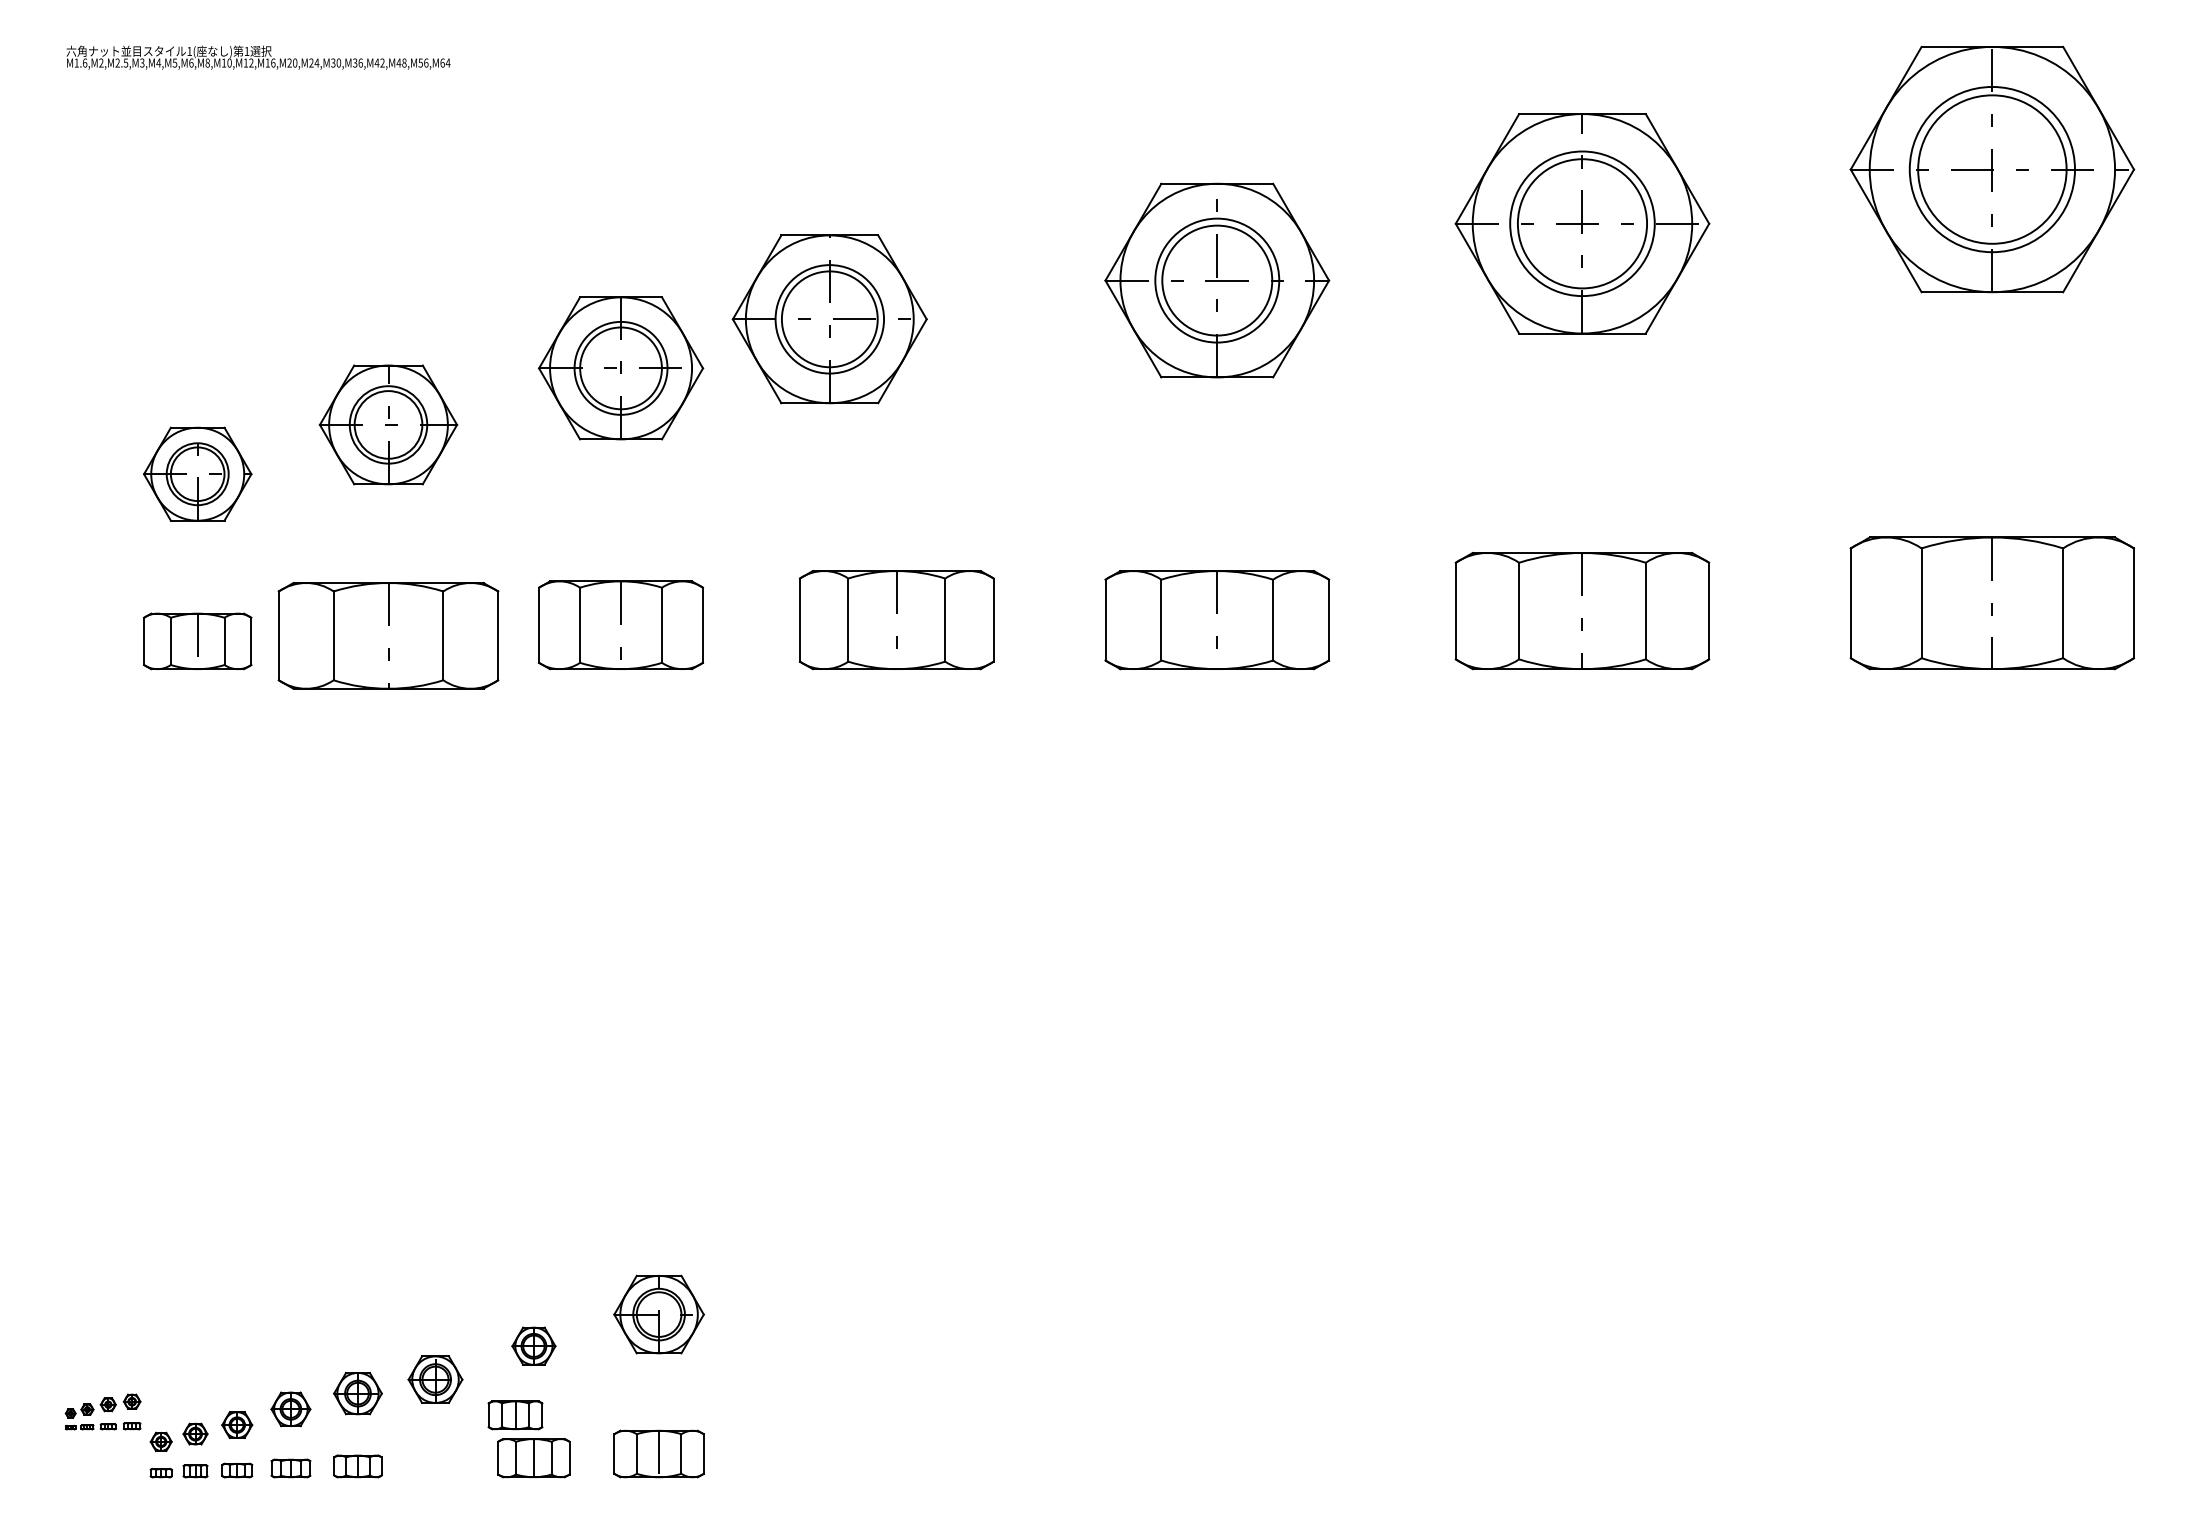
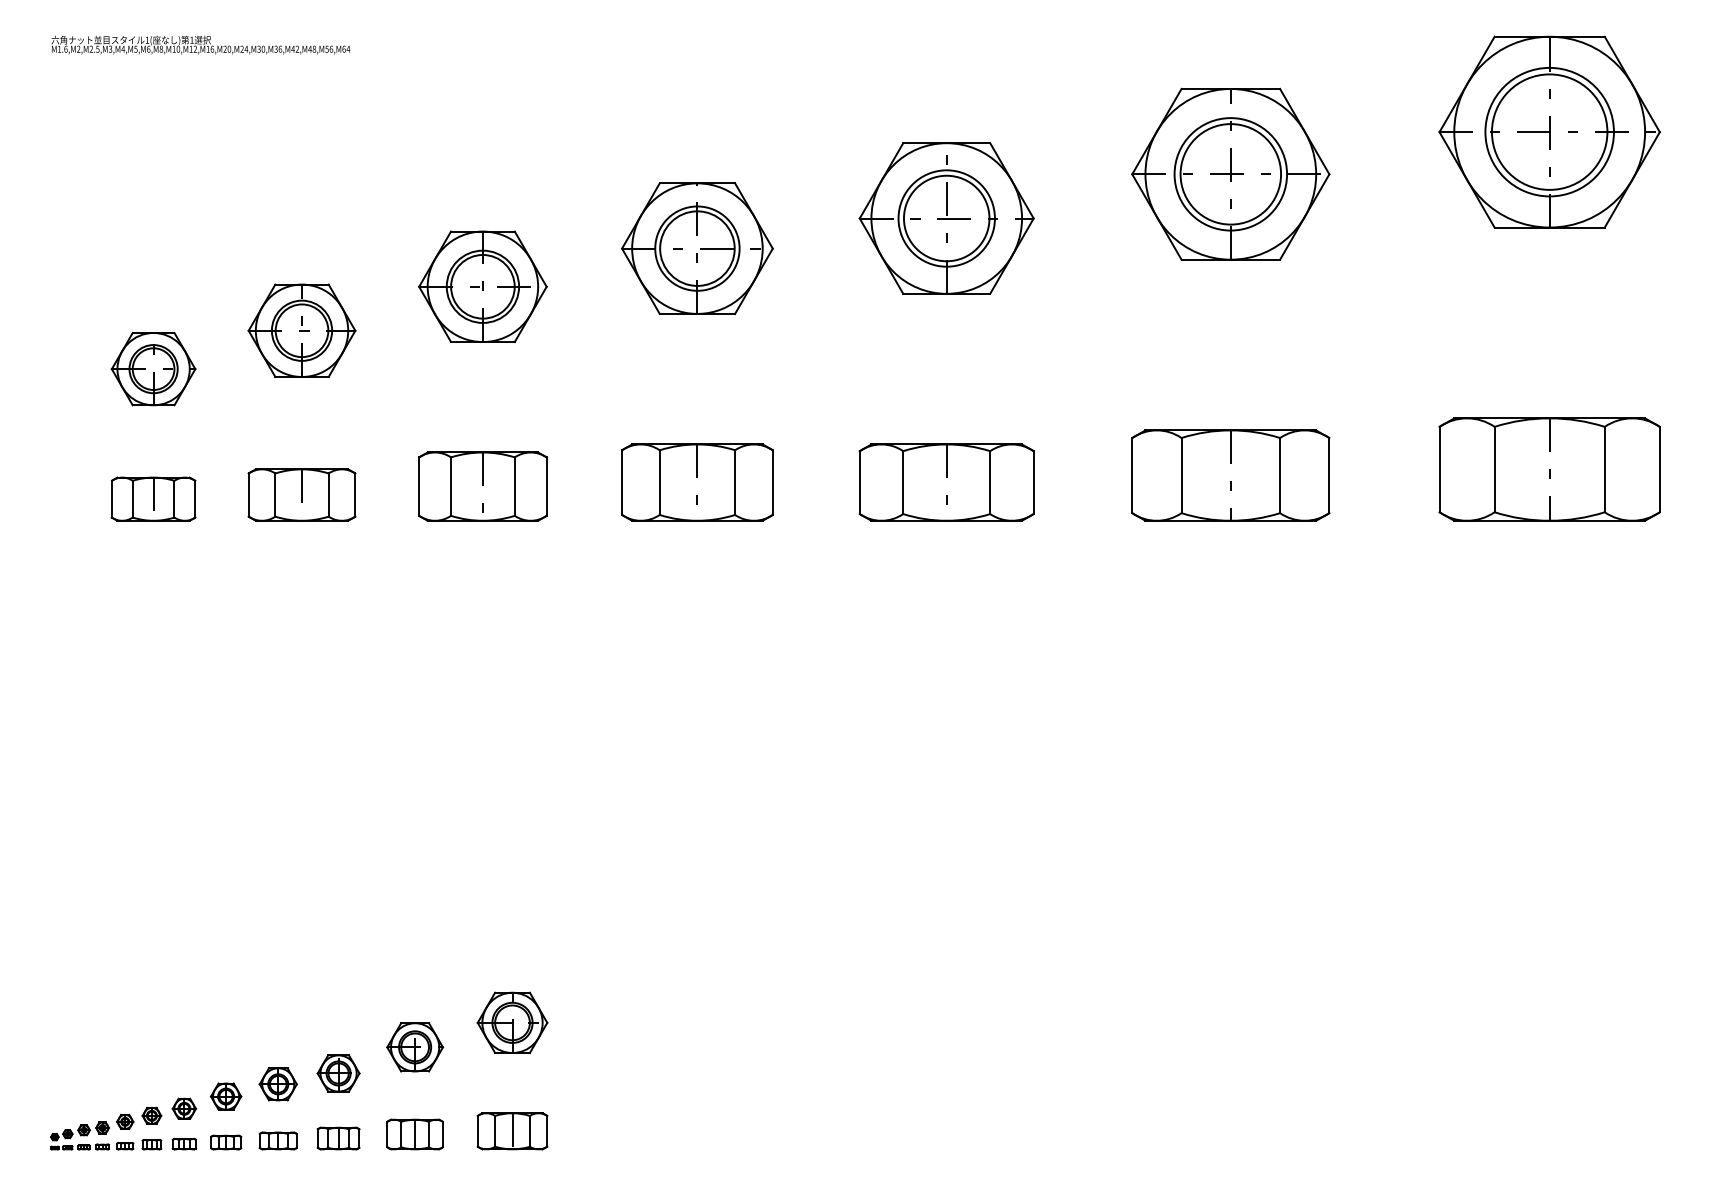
part: (829, 319) -> (697, 248), moved
part: (388, 636) -> (302, 495), size x0.62
part: (533, 1346) -> (414, 1047), size x1.67
part: (102, 1411) -> (79, 1135), moved
part: (515, 1415) -> (338, 1138), moved

